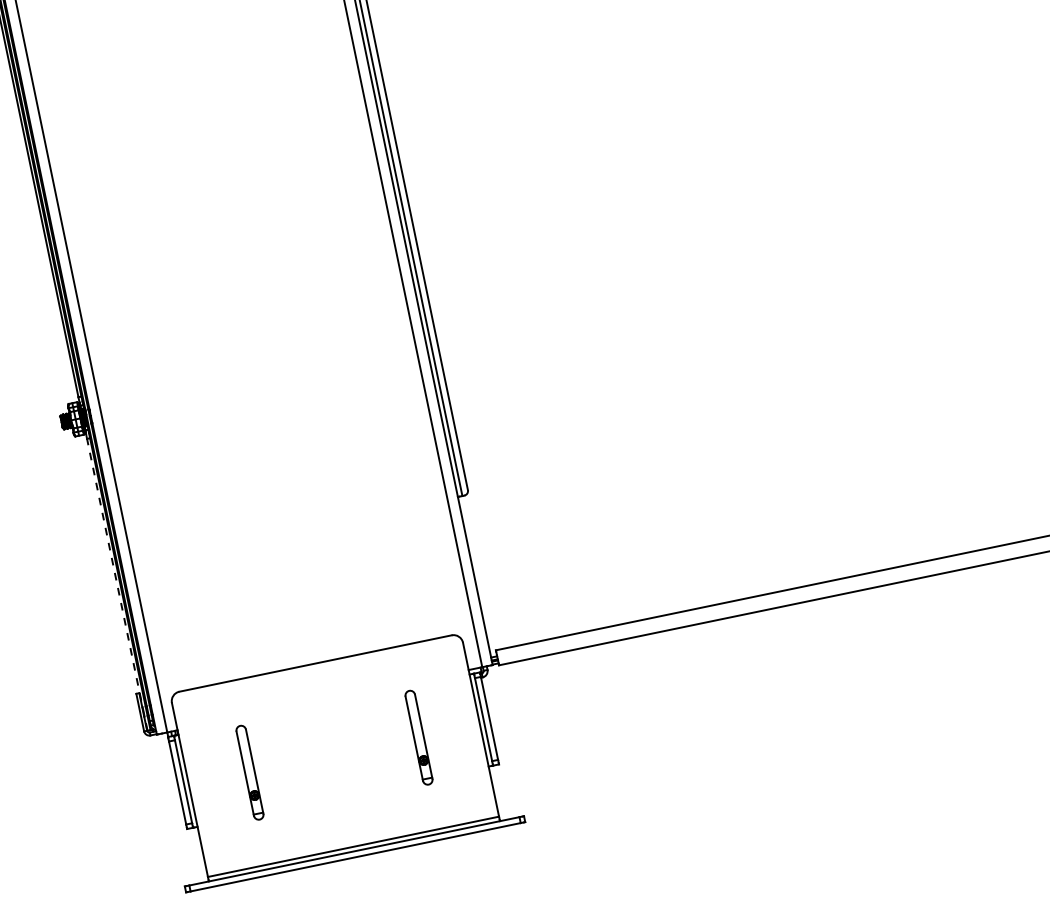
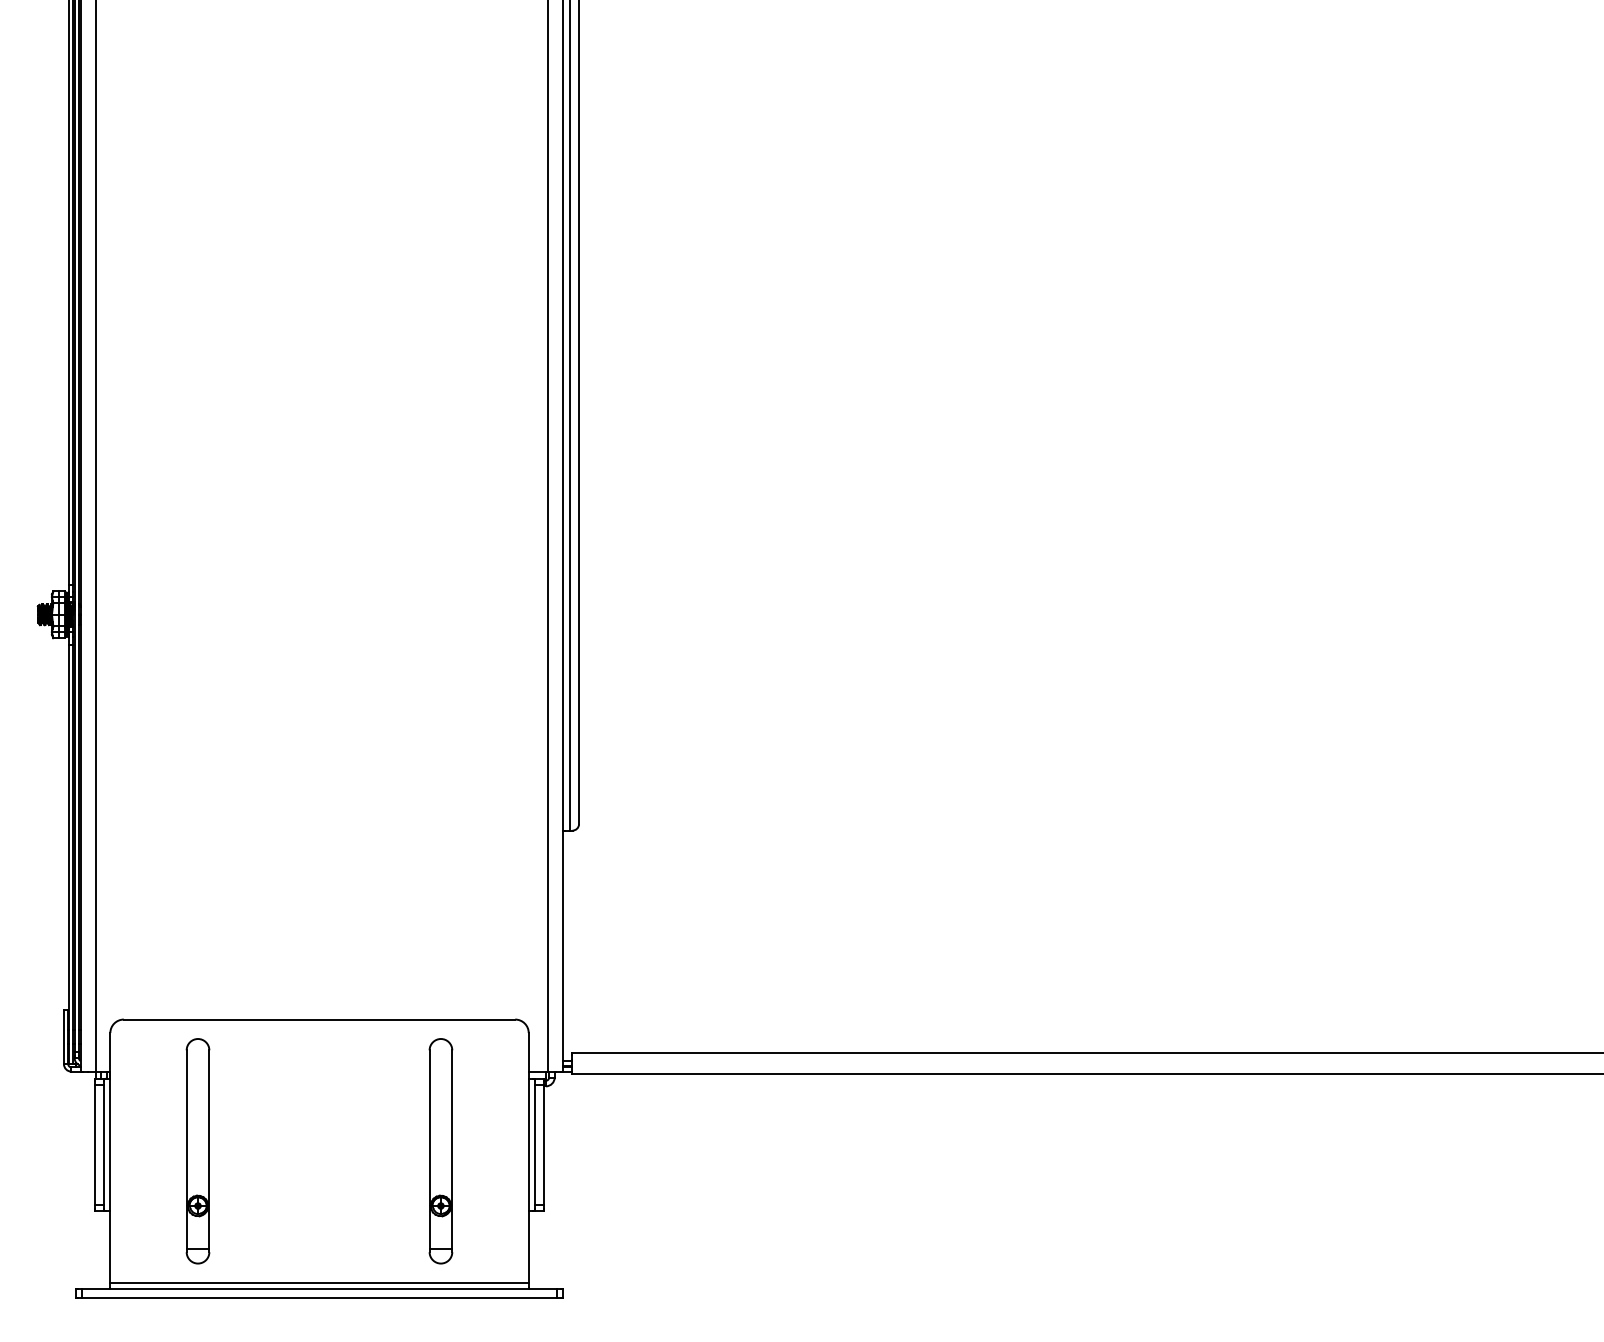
line: (117, 584) -> (68, 854), dashed -> solid
part: (418, 737) -> (440, 1151), size x1.67
part: (249, 772) -> (197, 1151), size x1.67

